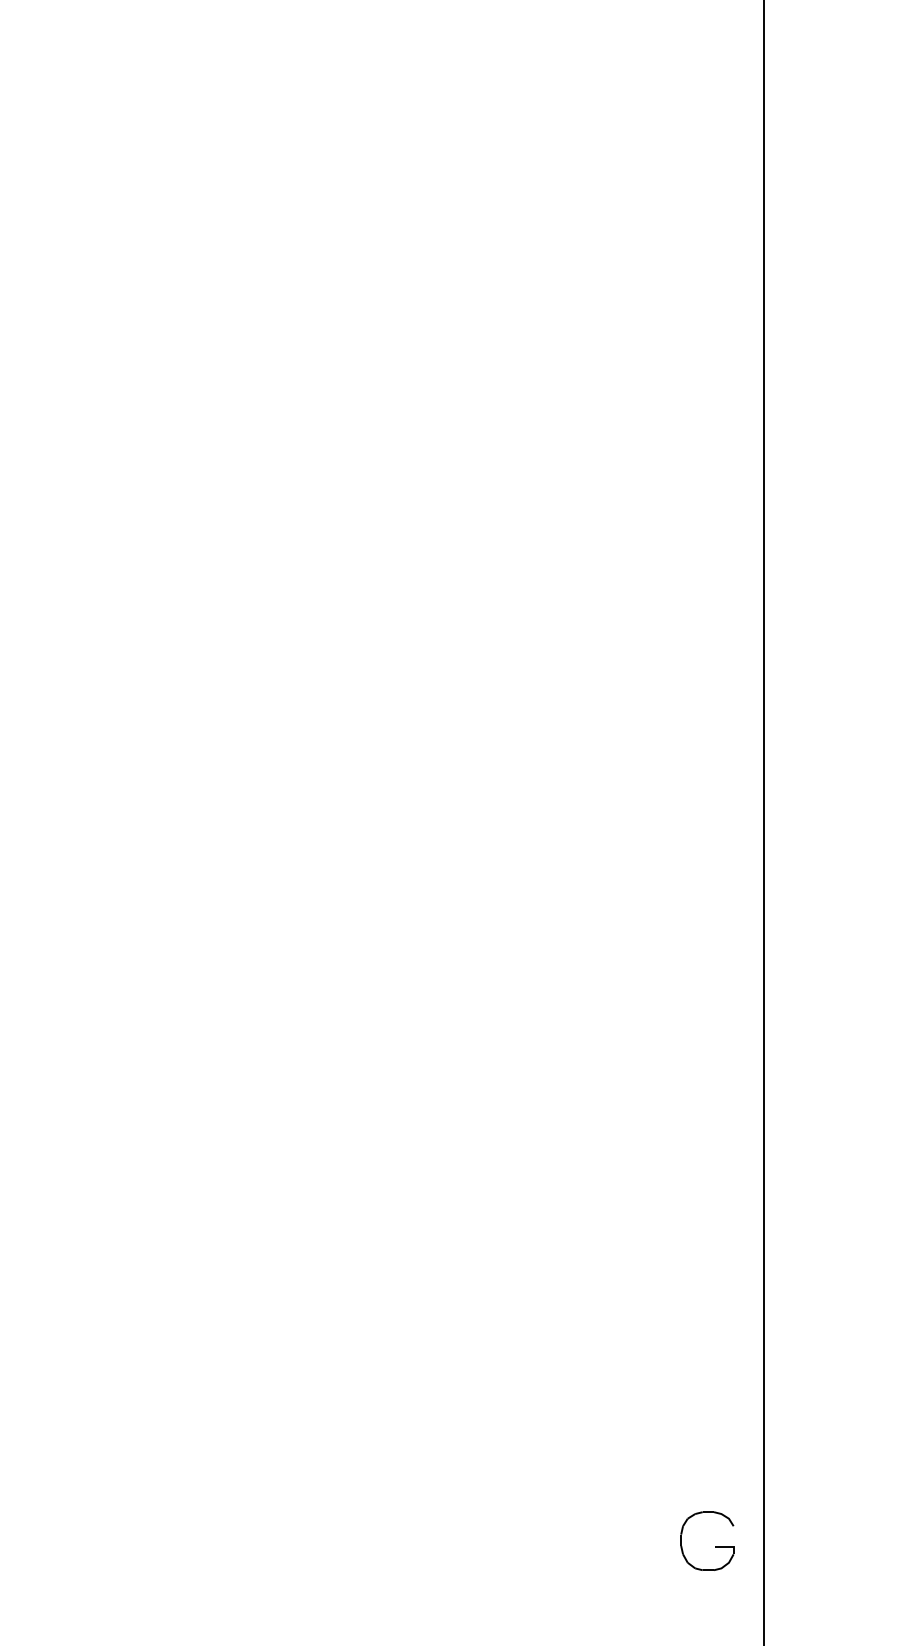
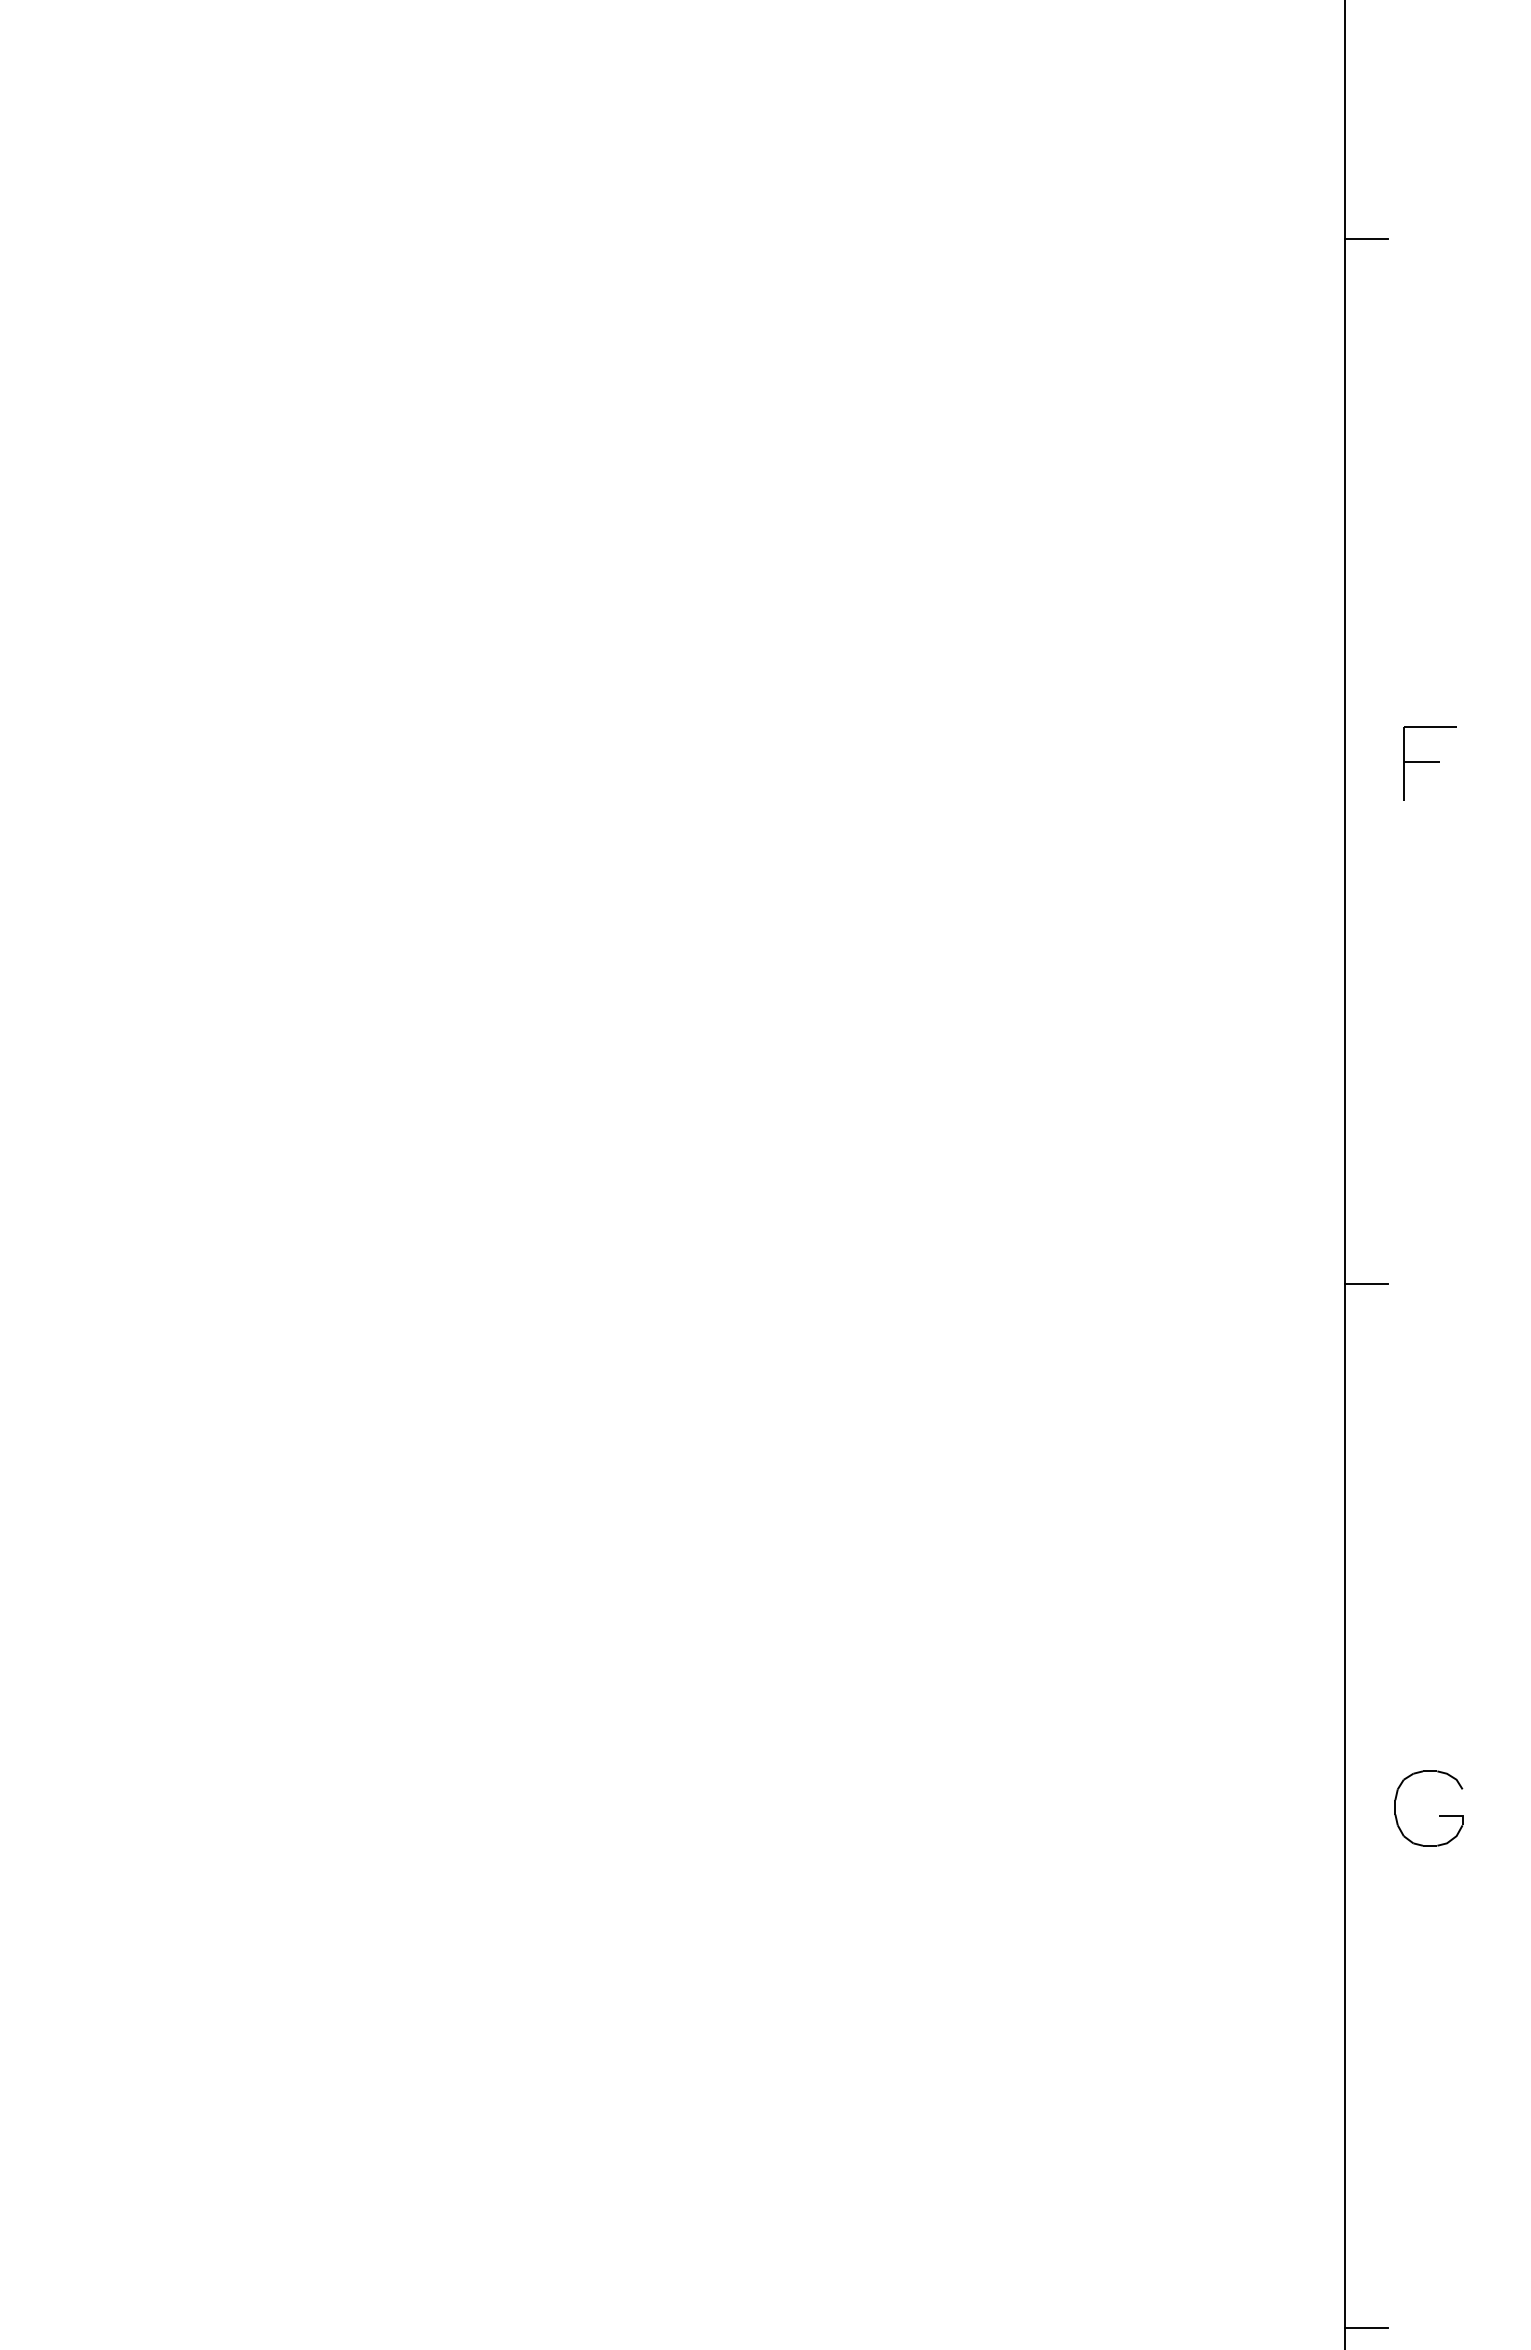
line: (780, 316) -> (1366, 239), added
part: (829, 725) -> (1429, 763), added
line: (780, 1131) -> (1366, 1283), added
part: (715, 1546) -> (1439, 1815), moved

